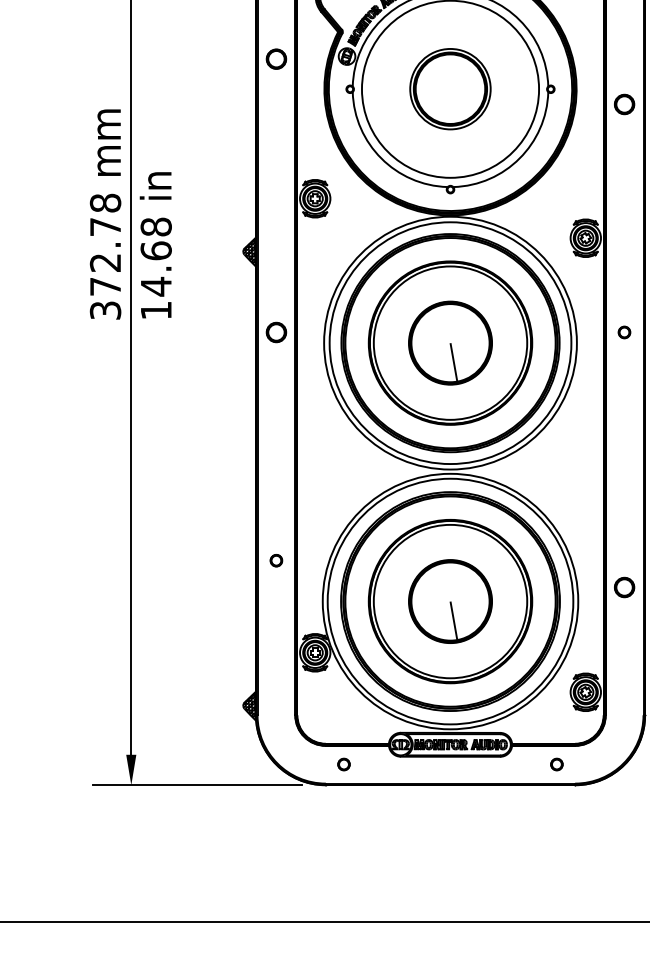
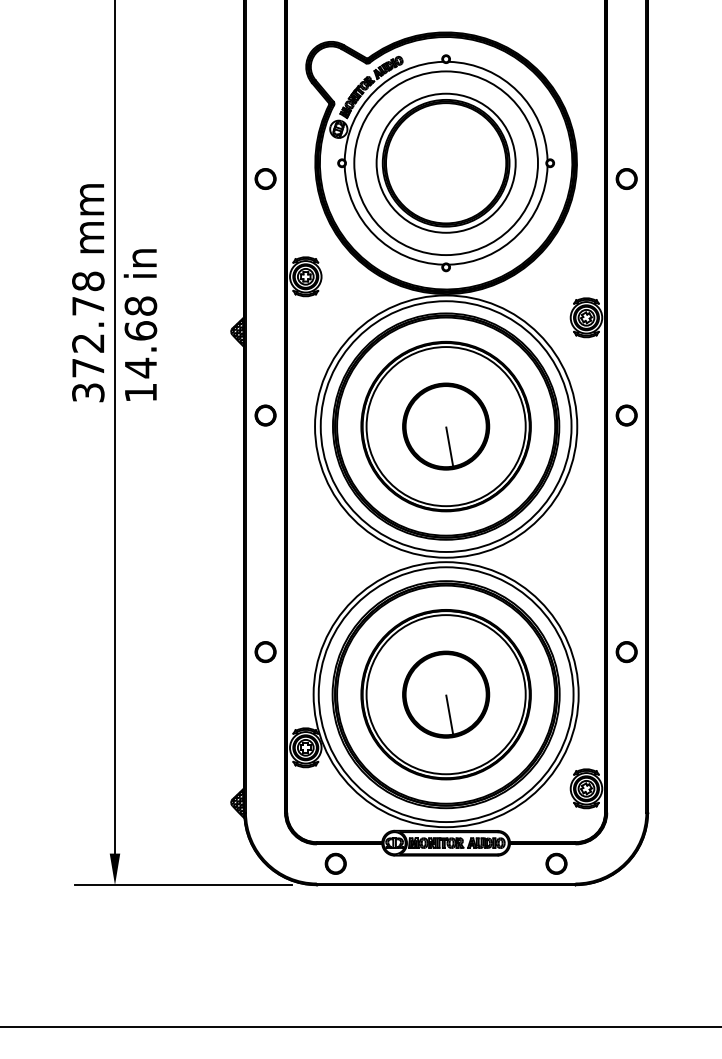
circle: (276, 58) -> (265, 178), moved
part: (449, 88) -> (445, 162), size x1.67
circle: (624, 332) -> (626, 415), size x1.67
part: (276, 560) -> (265, 652), size x1.67
part: (624, 587) -> (626, 652), moved
part: (343, 764) -> (335, 863), size x1.67
part: (556, 764) -> (556, 863), size x1.67

